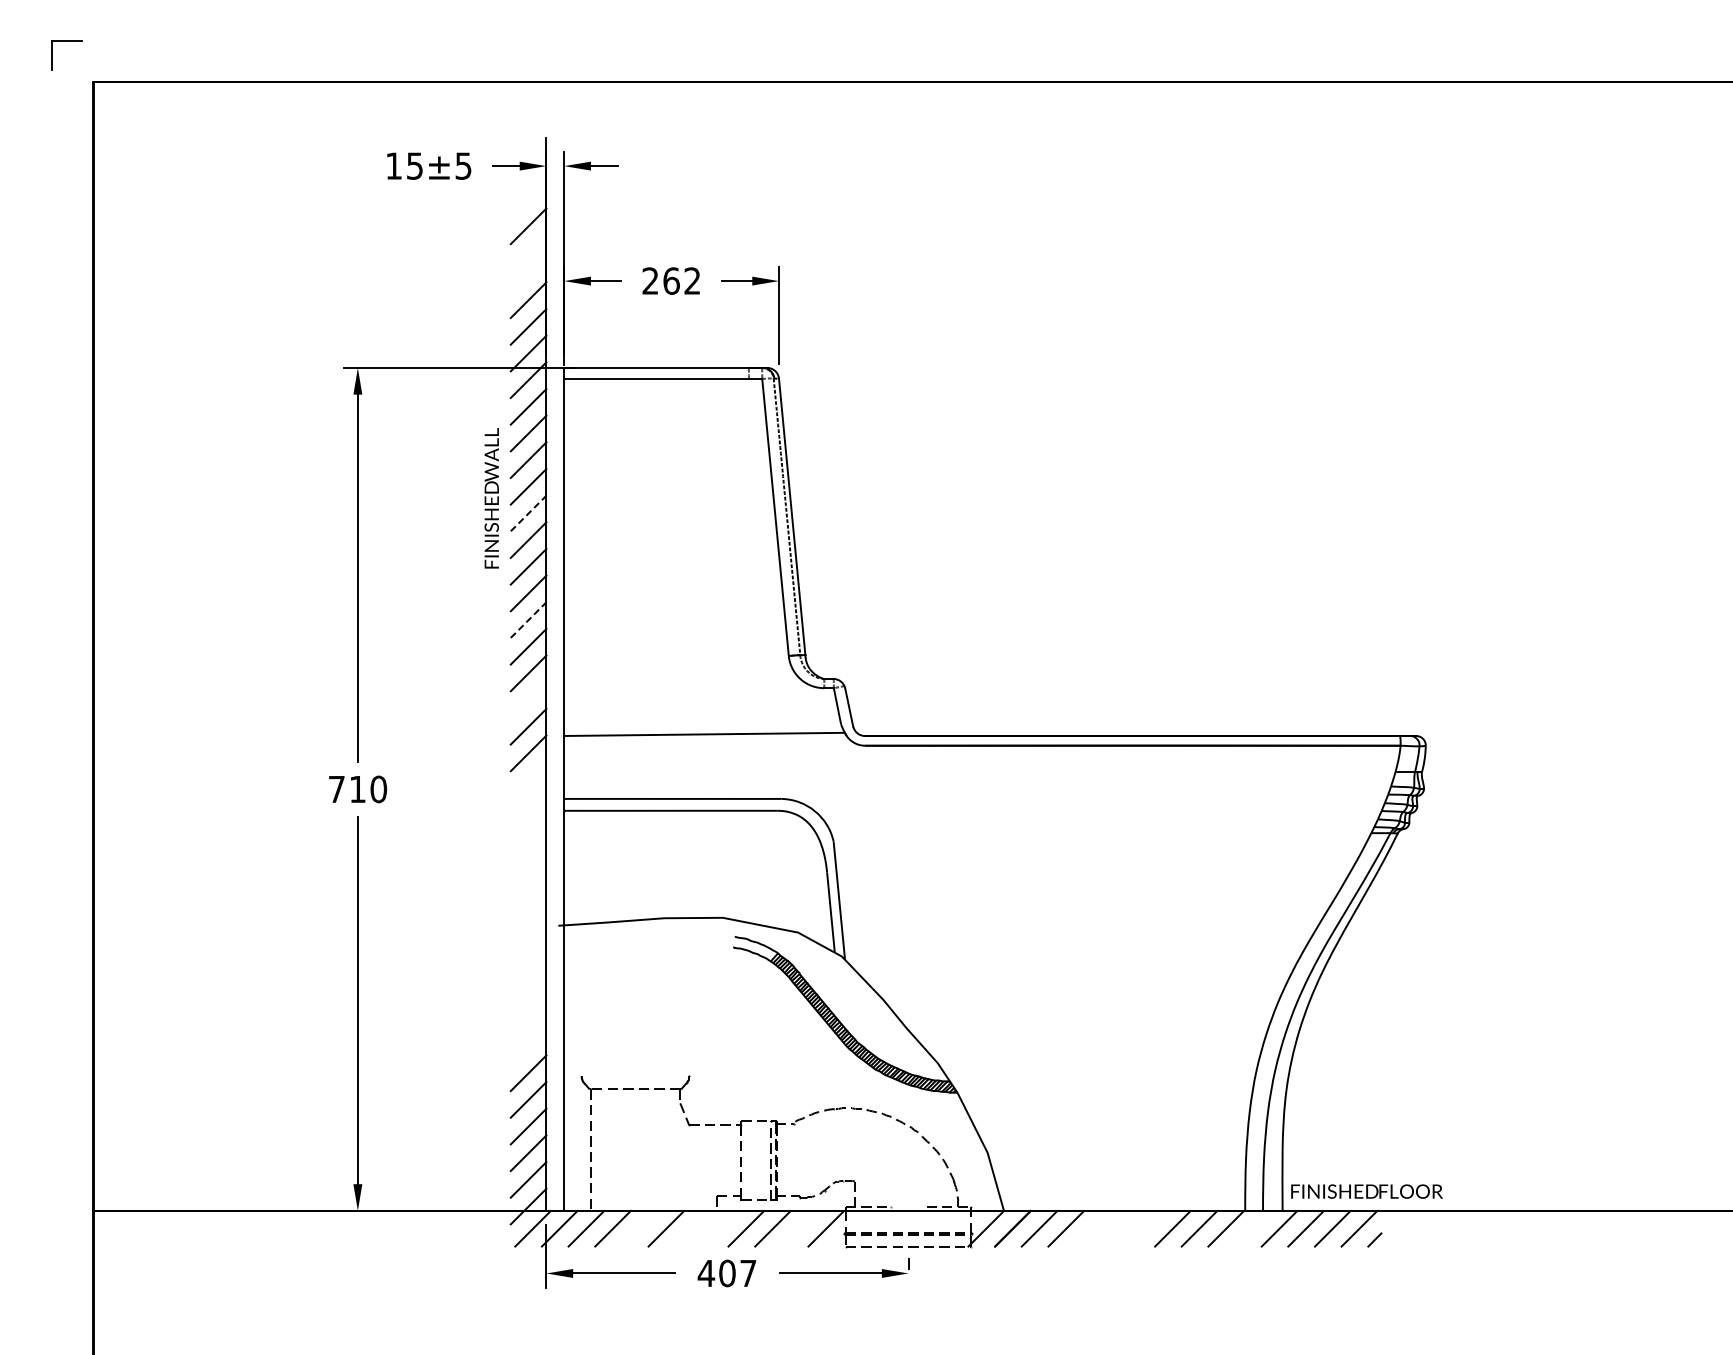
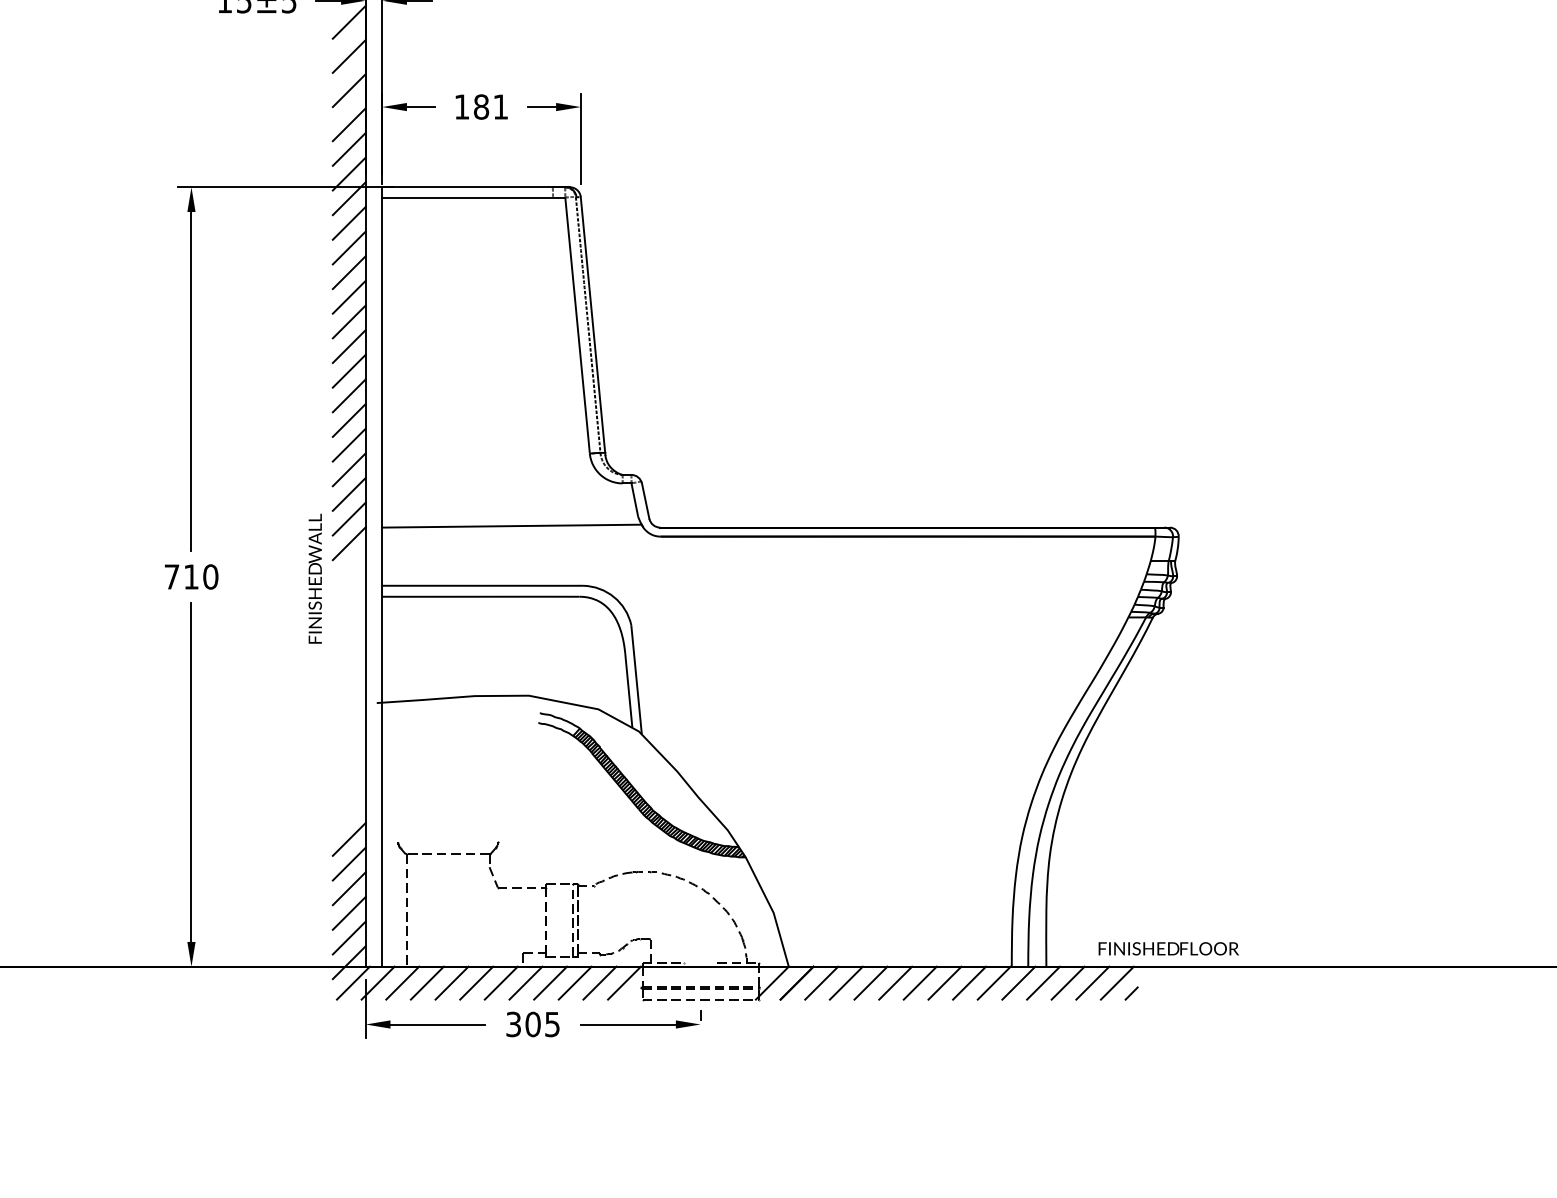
line: (528, 189) -> (349, 22), added
line: (528, 263) -> (349, 90), added
text: (670, 280) -> (480, 106), 262 -> 181
text: (491, 498) -> (315, 578), moved
line: (528, 513) -> (349, 321), dashed -> solid
line: (528, 619) -> (349, 419), dashed -> solid
line: (528, 699) -> (349, 493), added
text: (1366, 1191) -> (1168, 948), moved
line: (639, 1228) -> (451, 982), added
line: (692, 1228) -> (500, 982), added
line: (719, 1228) -> (525, 982), added
line: (799, 1228) -> (599, 982), added
line: (1092, 1228) -> (870, 982), added
line: (1119, 1228) -> (895, 982), added
line: (1145, 1228) -> (919, 982), added
line: (1252, 1228) -> (1018, 982), added
text: (726, 1273) -> (532, 1024), 407 -> 305

